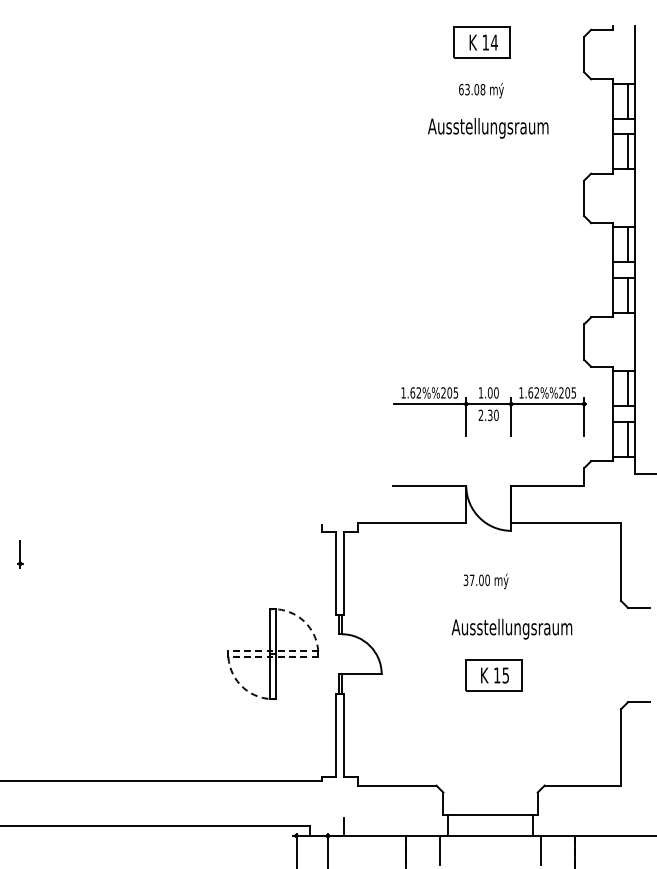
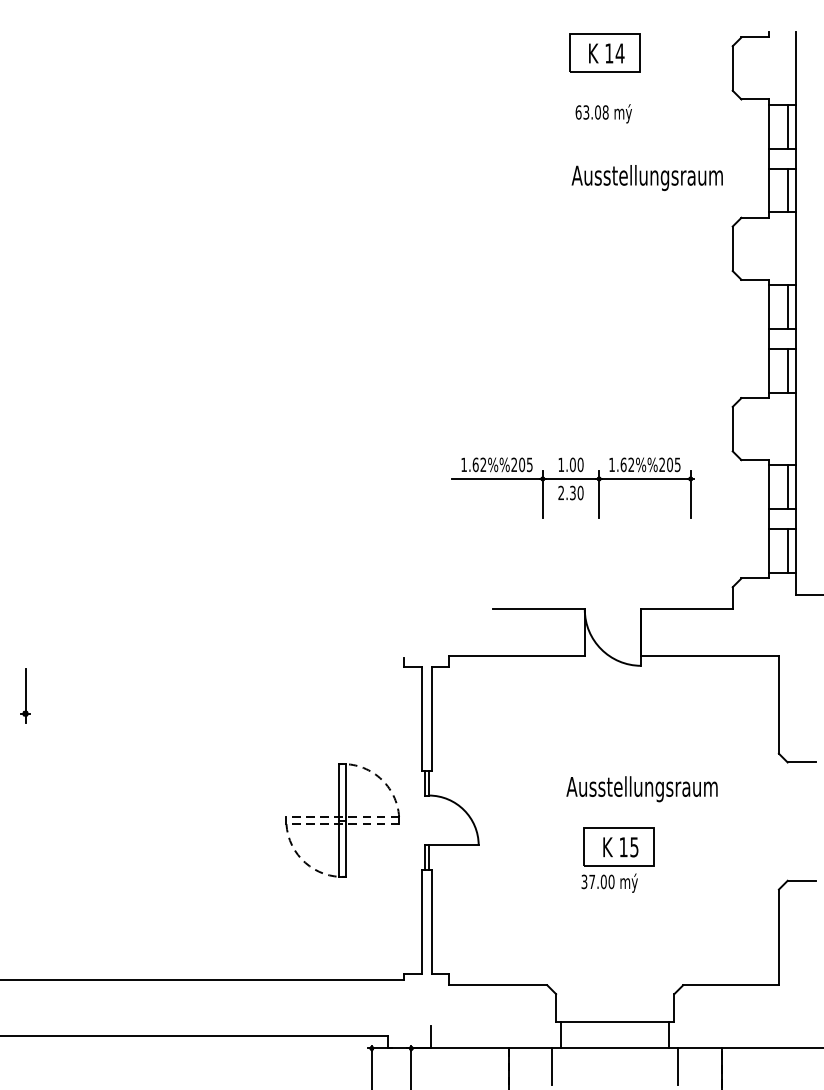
text: (487, 127) -> (646, 177), moved
part: (489, 410) -> (572, 487), moved
part: (20, 554) -> (25, 695), size x1.6
text: (485, 580) -> (609, 882), moved

